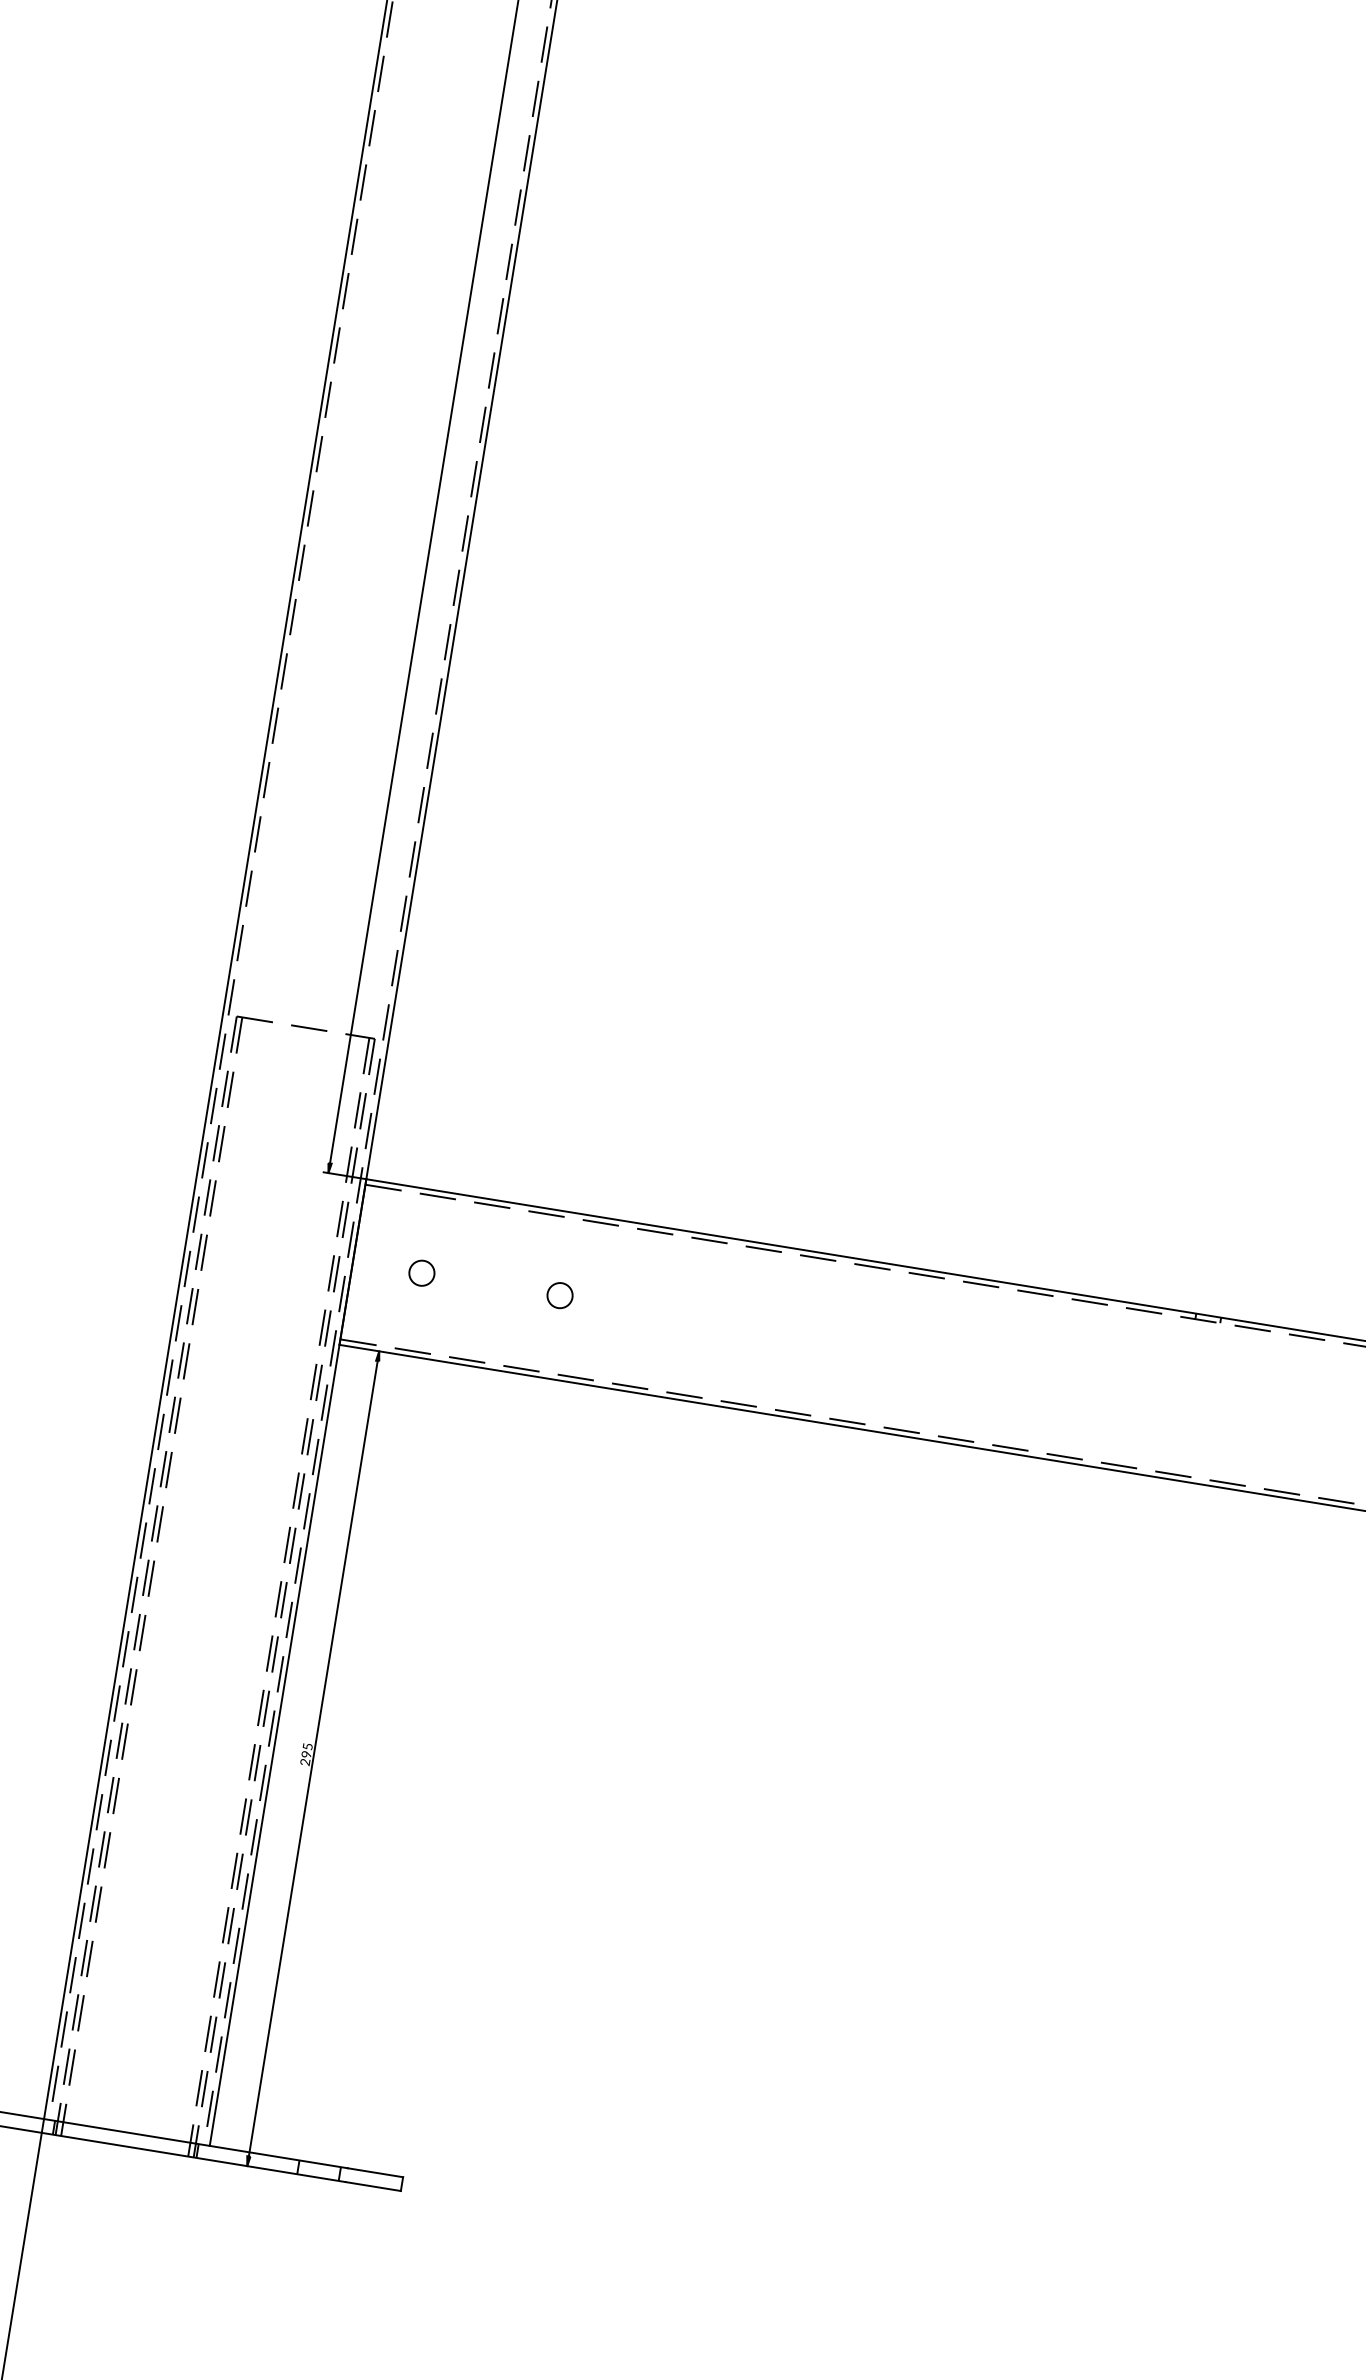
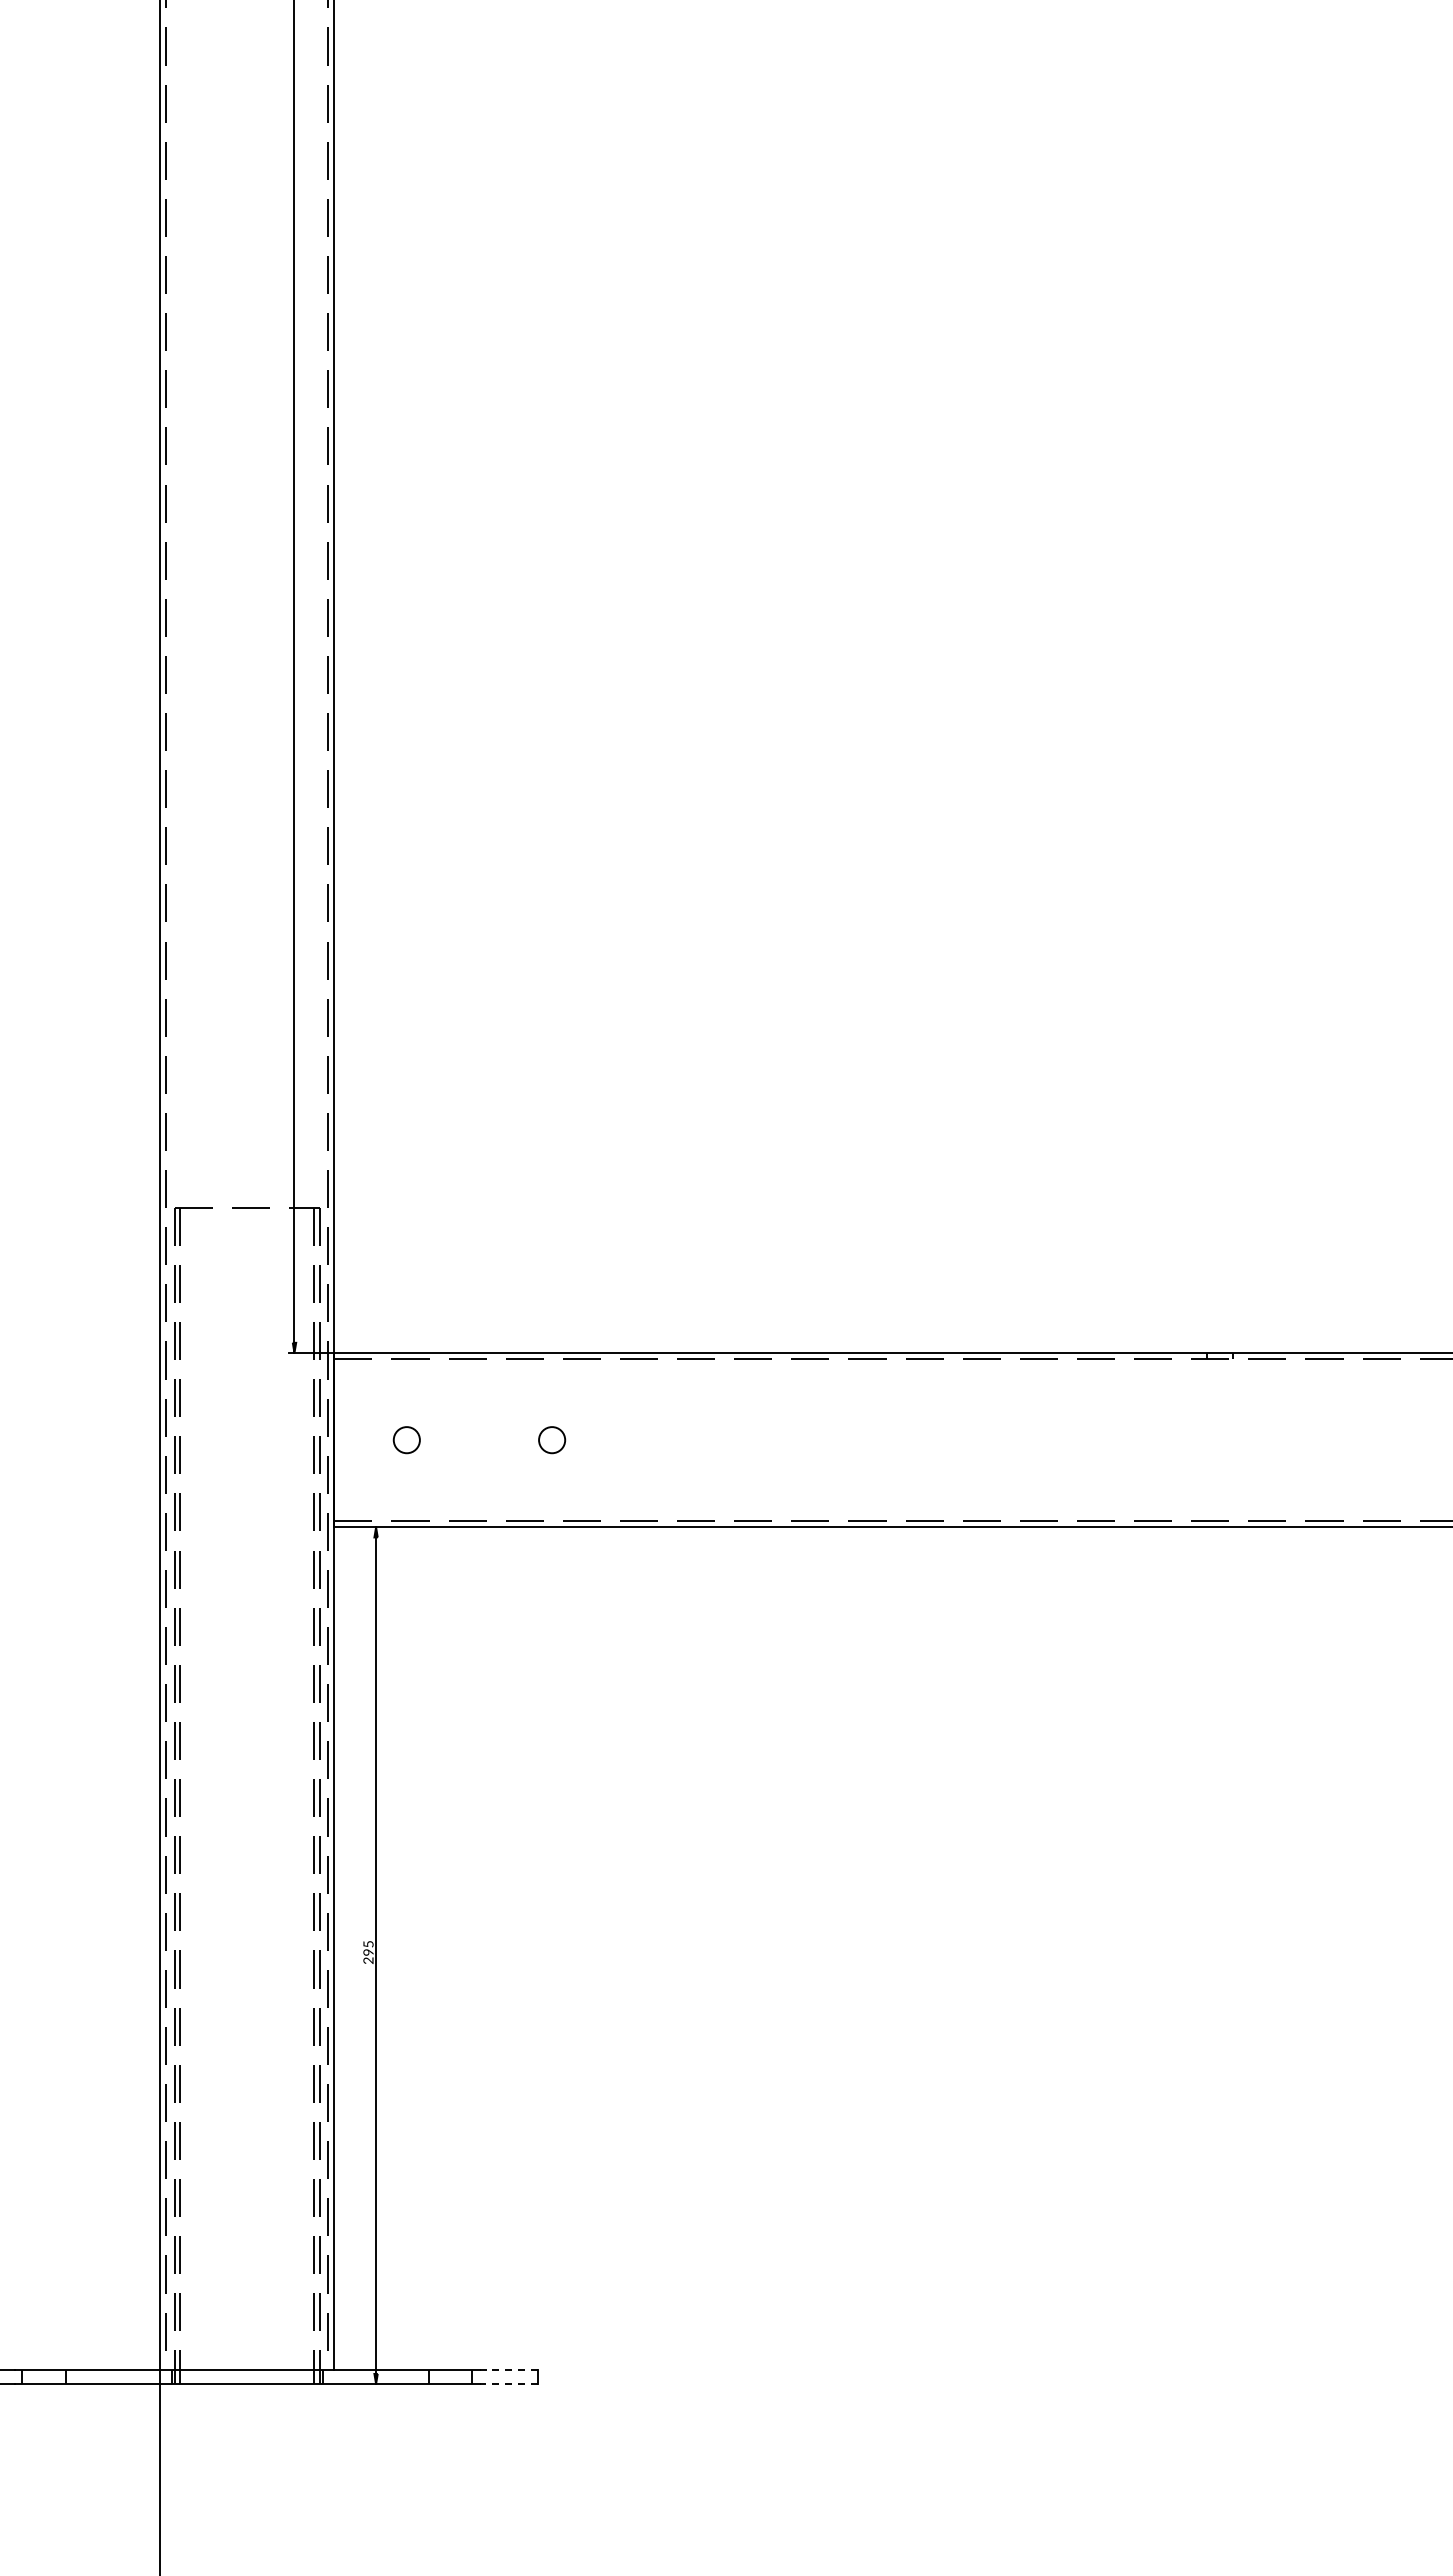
line: (376, 2172) -> (509, 2369), solid -> dashed
line: (373, 2186) -> (508, 2384), solid -> dashed

